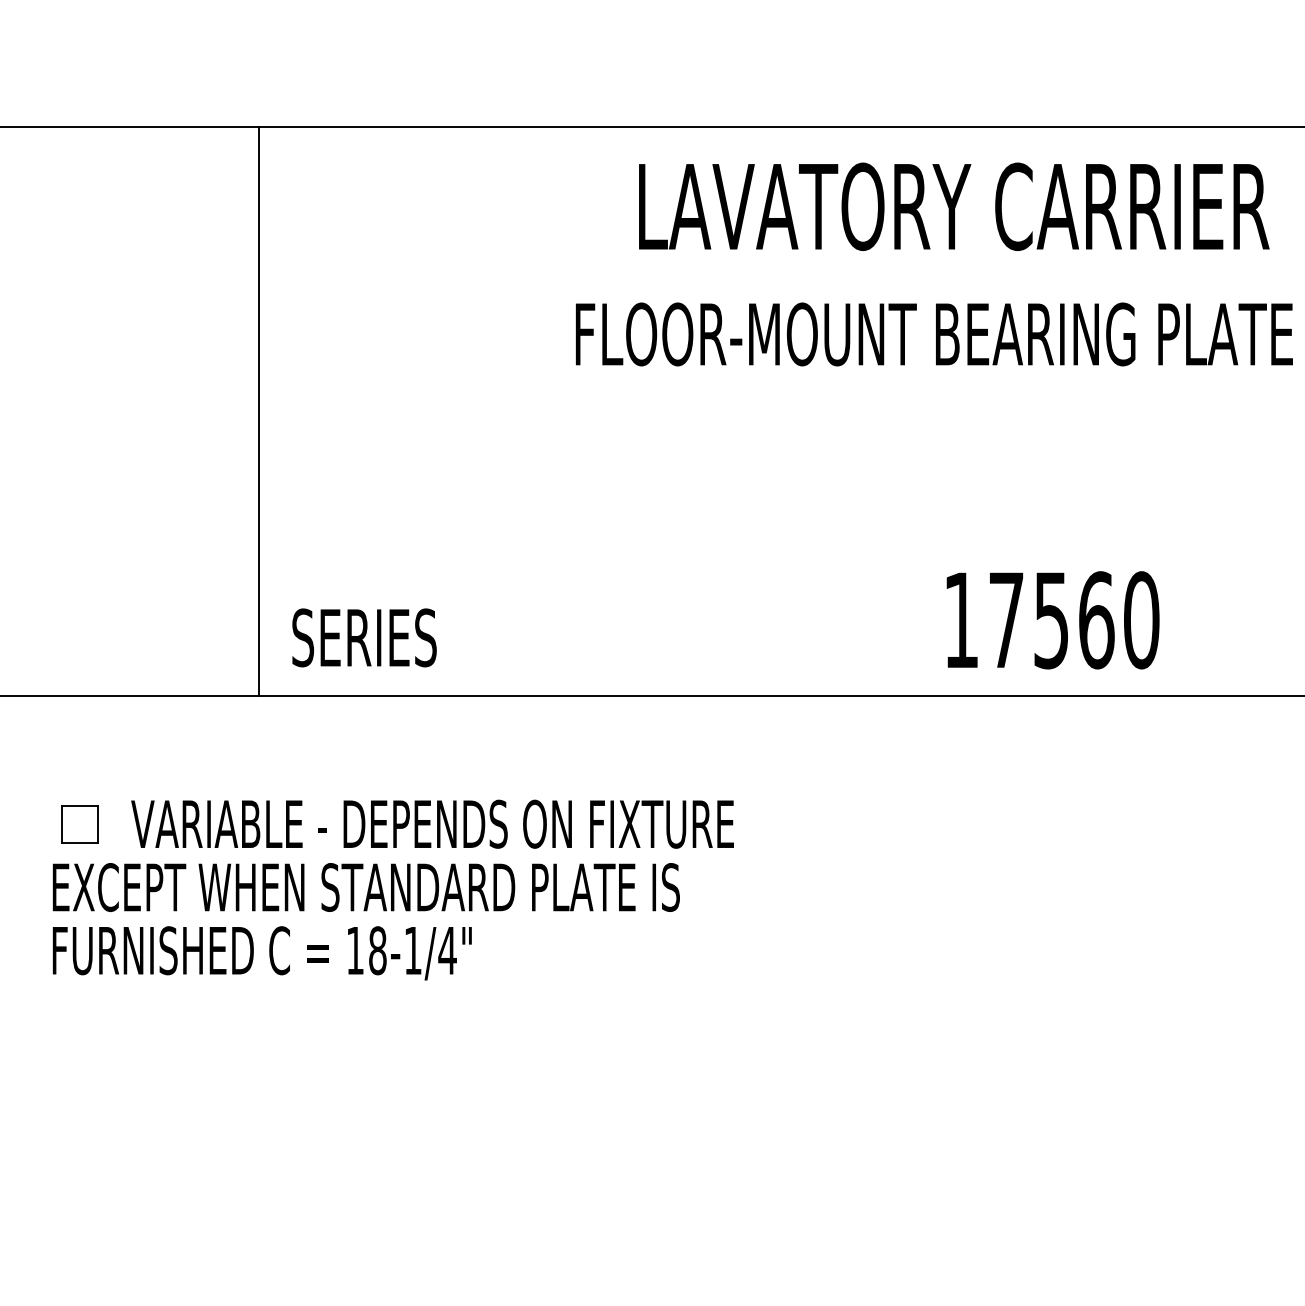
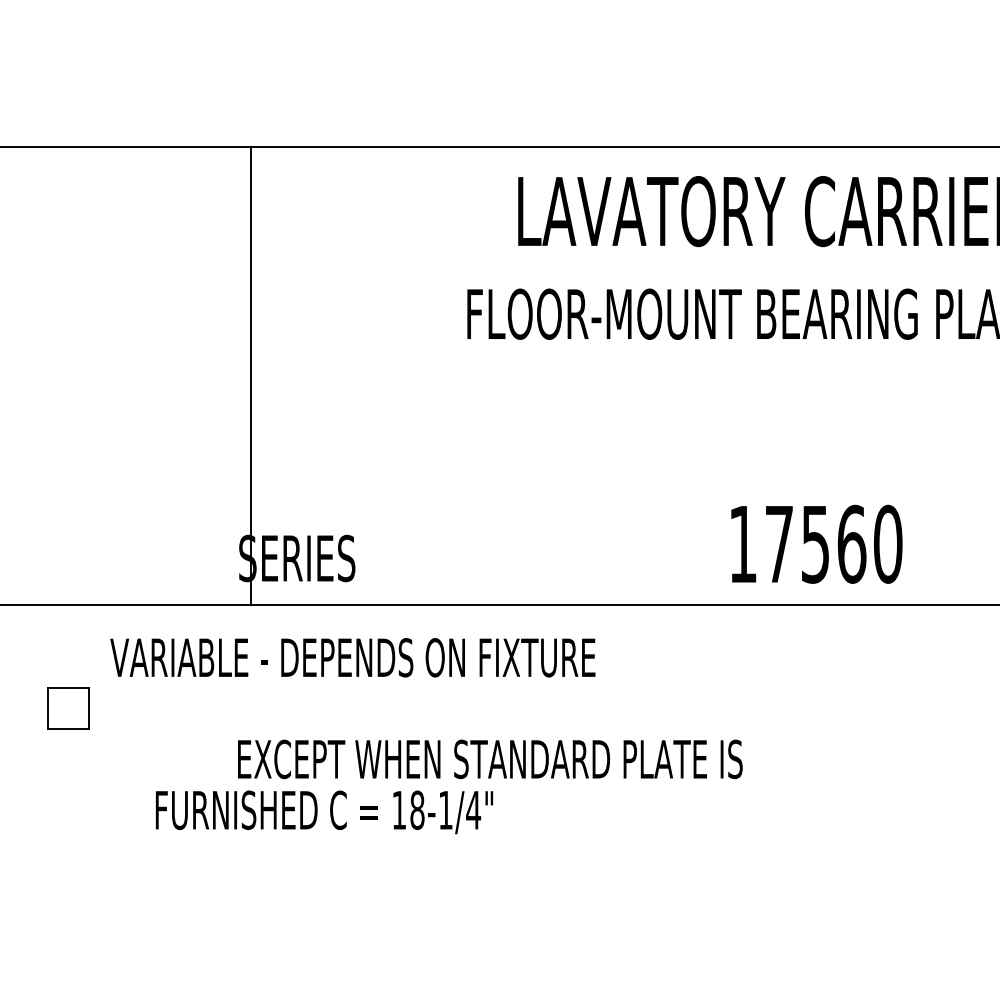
line: (258, 410) -> (251, 375), moved
text: (1052, 620) -> (816, 544), moved
text: (432, 823) -> (352, 657), moved
part: (79, 824) -> (67, 708), size x1.4
text: (365, 887) -> (489, 759), moved
text: (261, 953) -> (323, 812), moved

